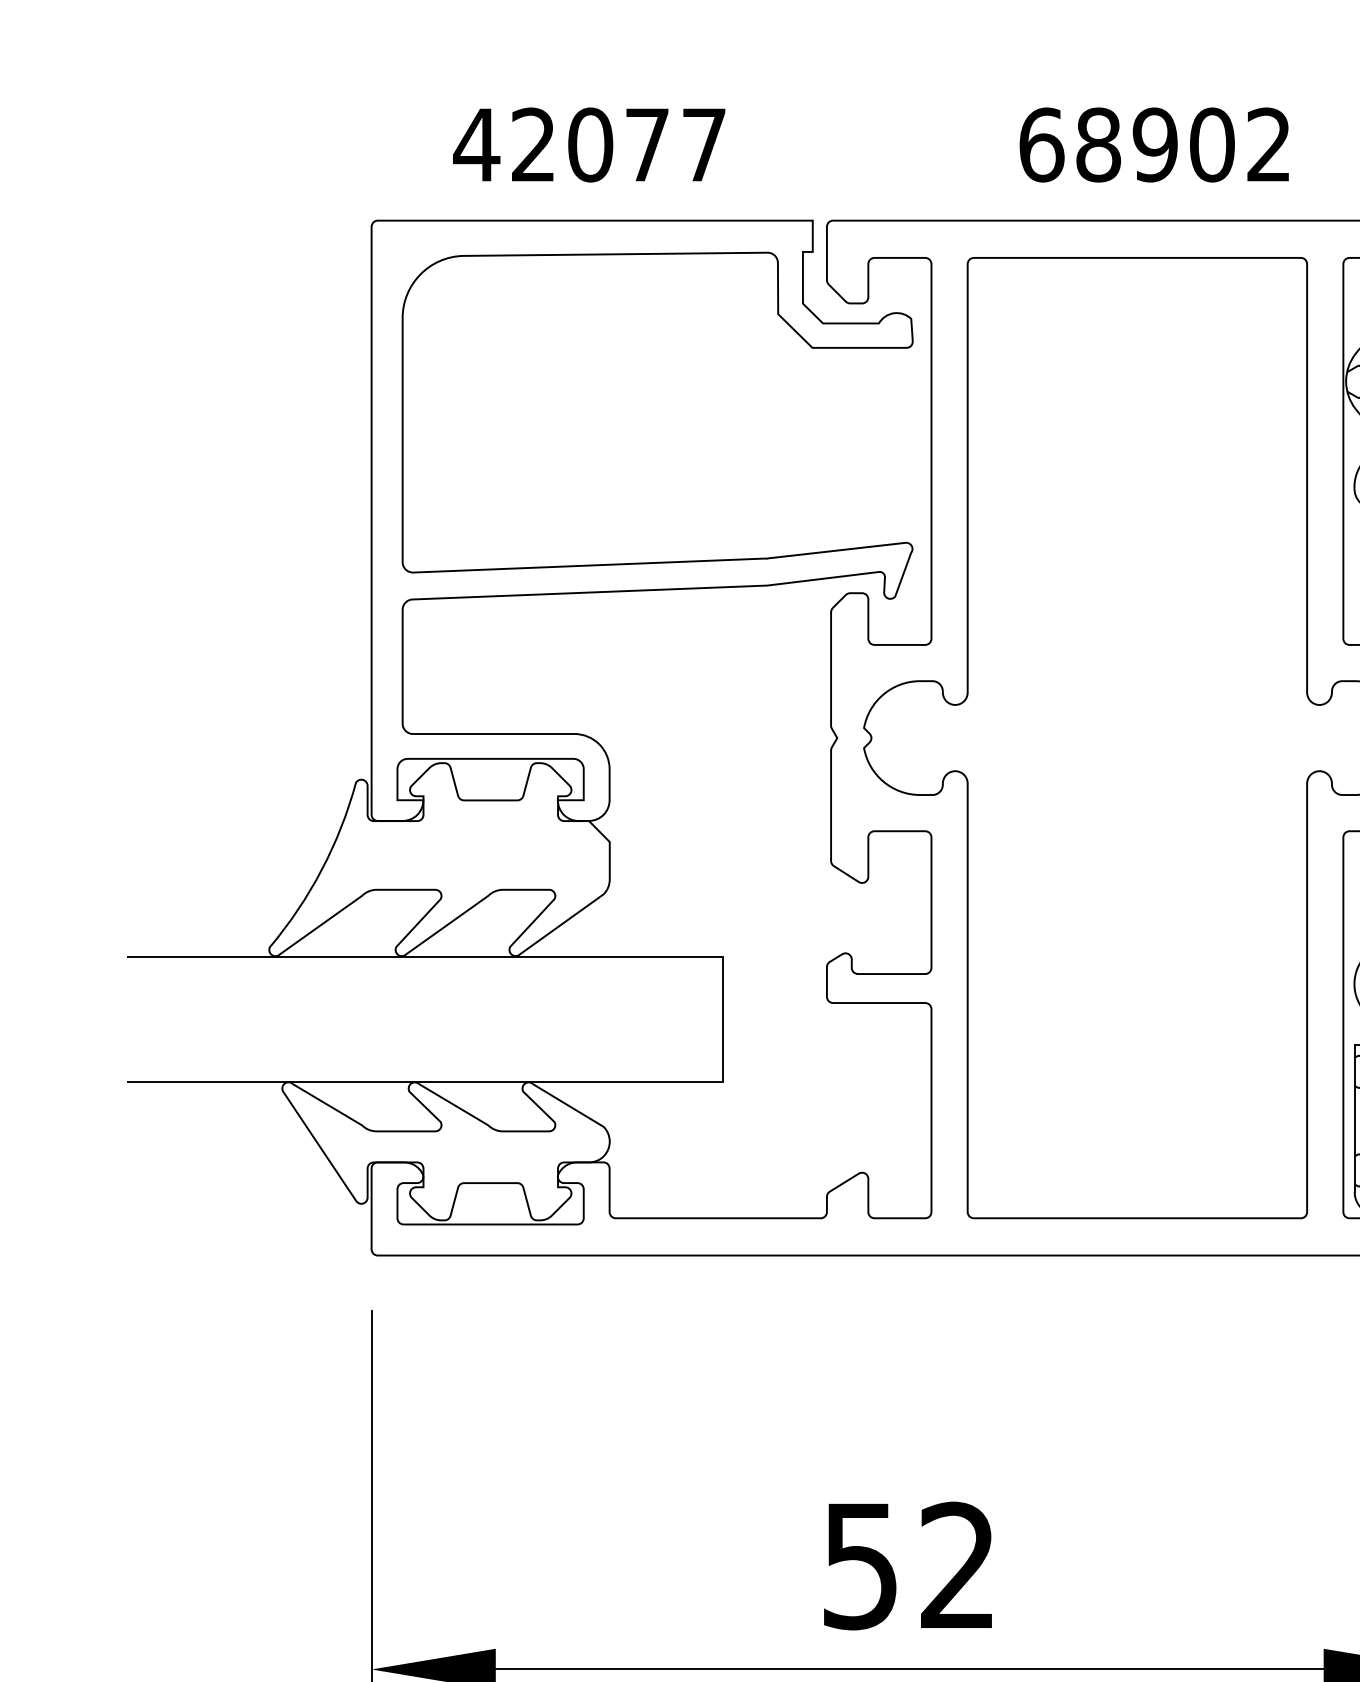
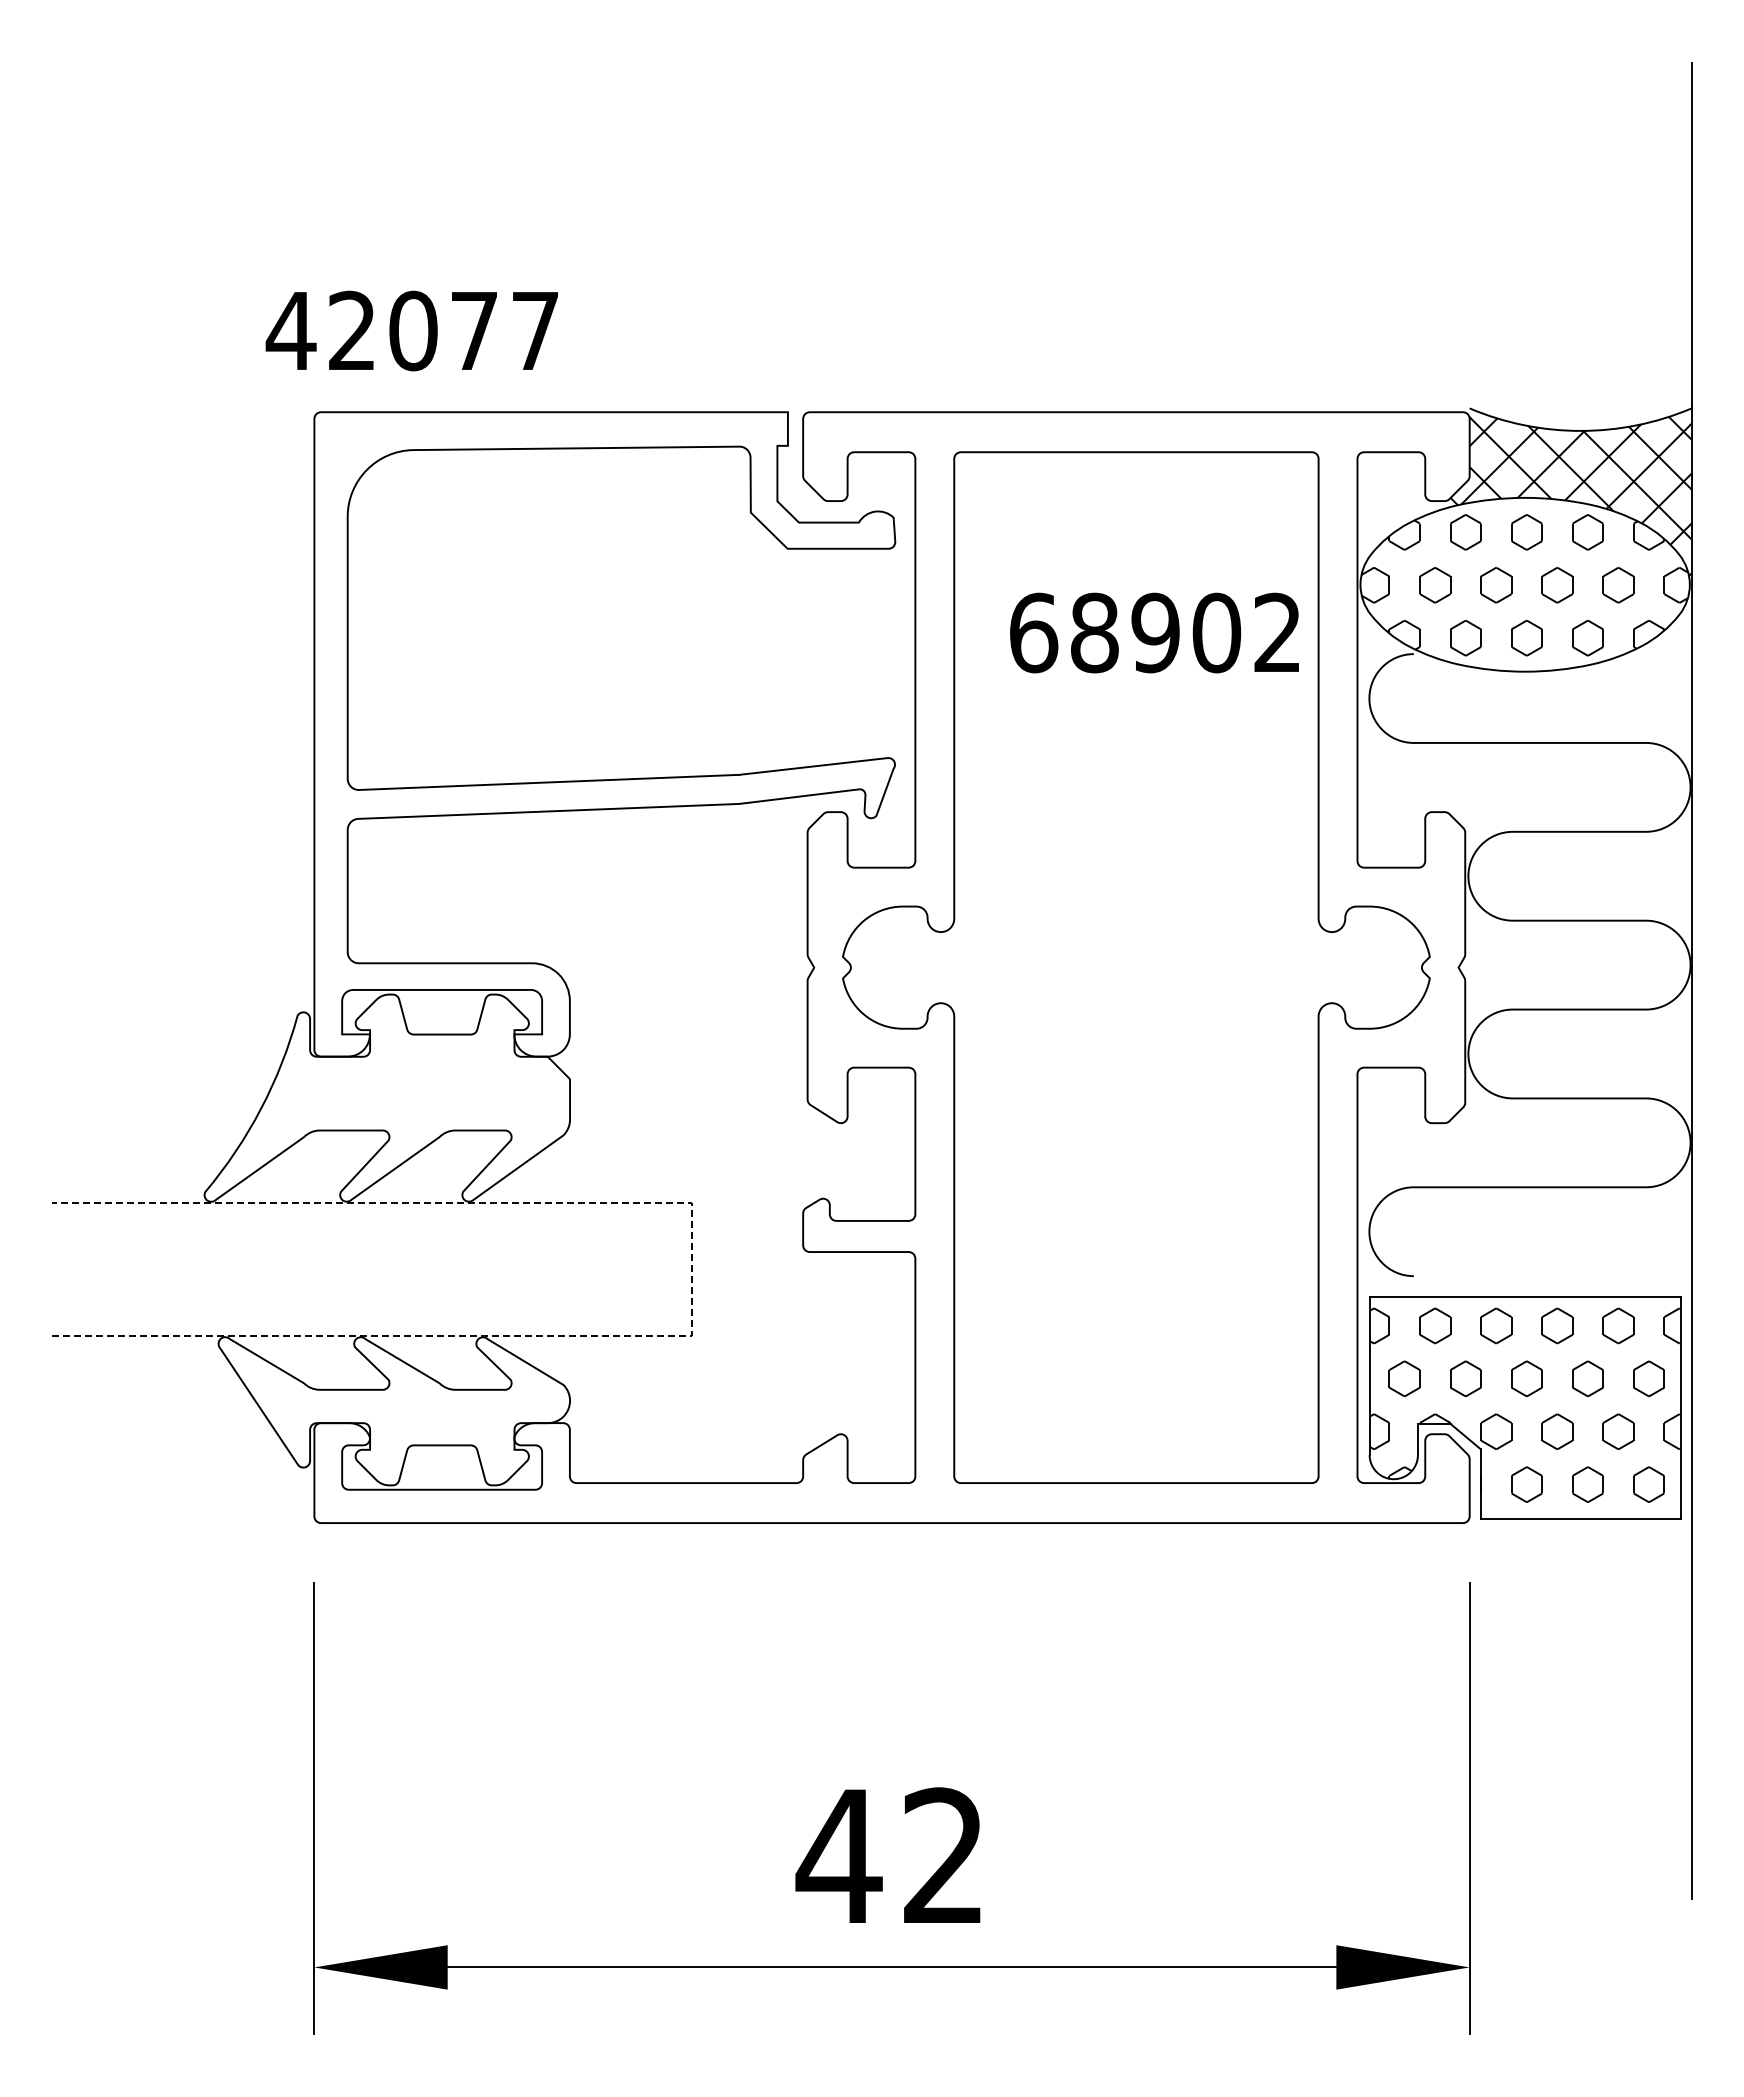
text: (588, 144) -> (411, 330), moved
text: (1154, 144) -> (1154, 632), moved
line: (723, 1019) -> (692, 1269), solid -> dashed
text: (859, 1567) -> (838, 1857), 52 -> 42

